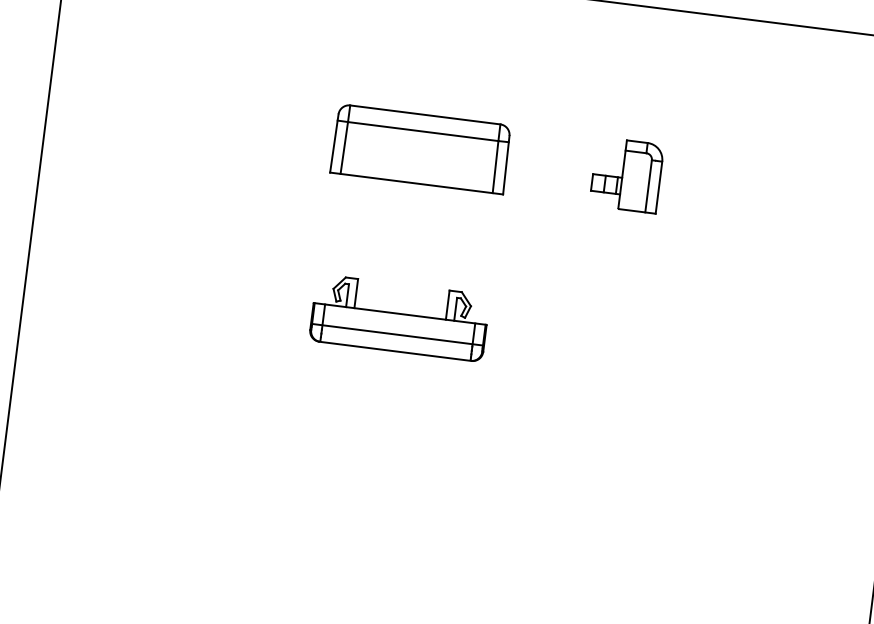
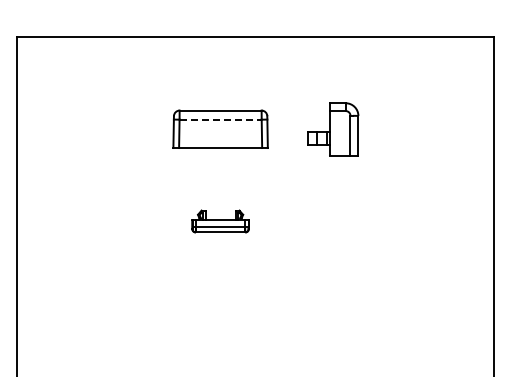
line: (424, 131) -> (221, 119), solid -> dashed
part: (626, 173) -> (332, 128), size x1.4
part: (399, 318) -> (220, 221), size x0.6

